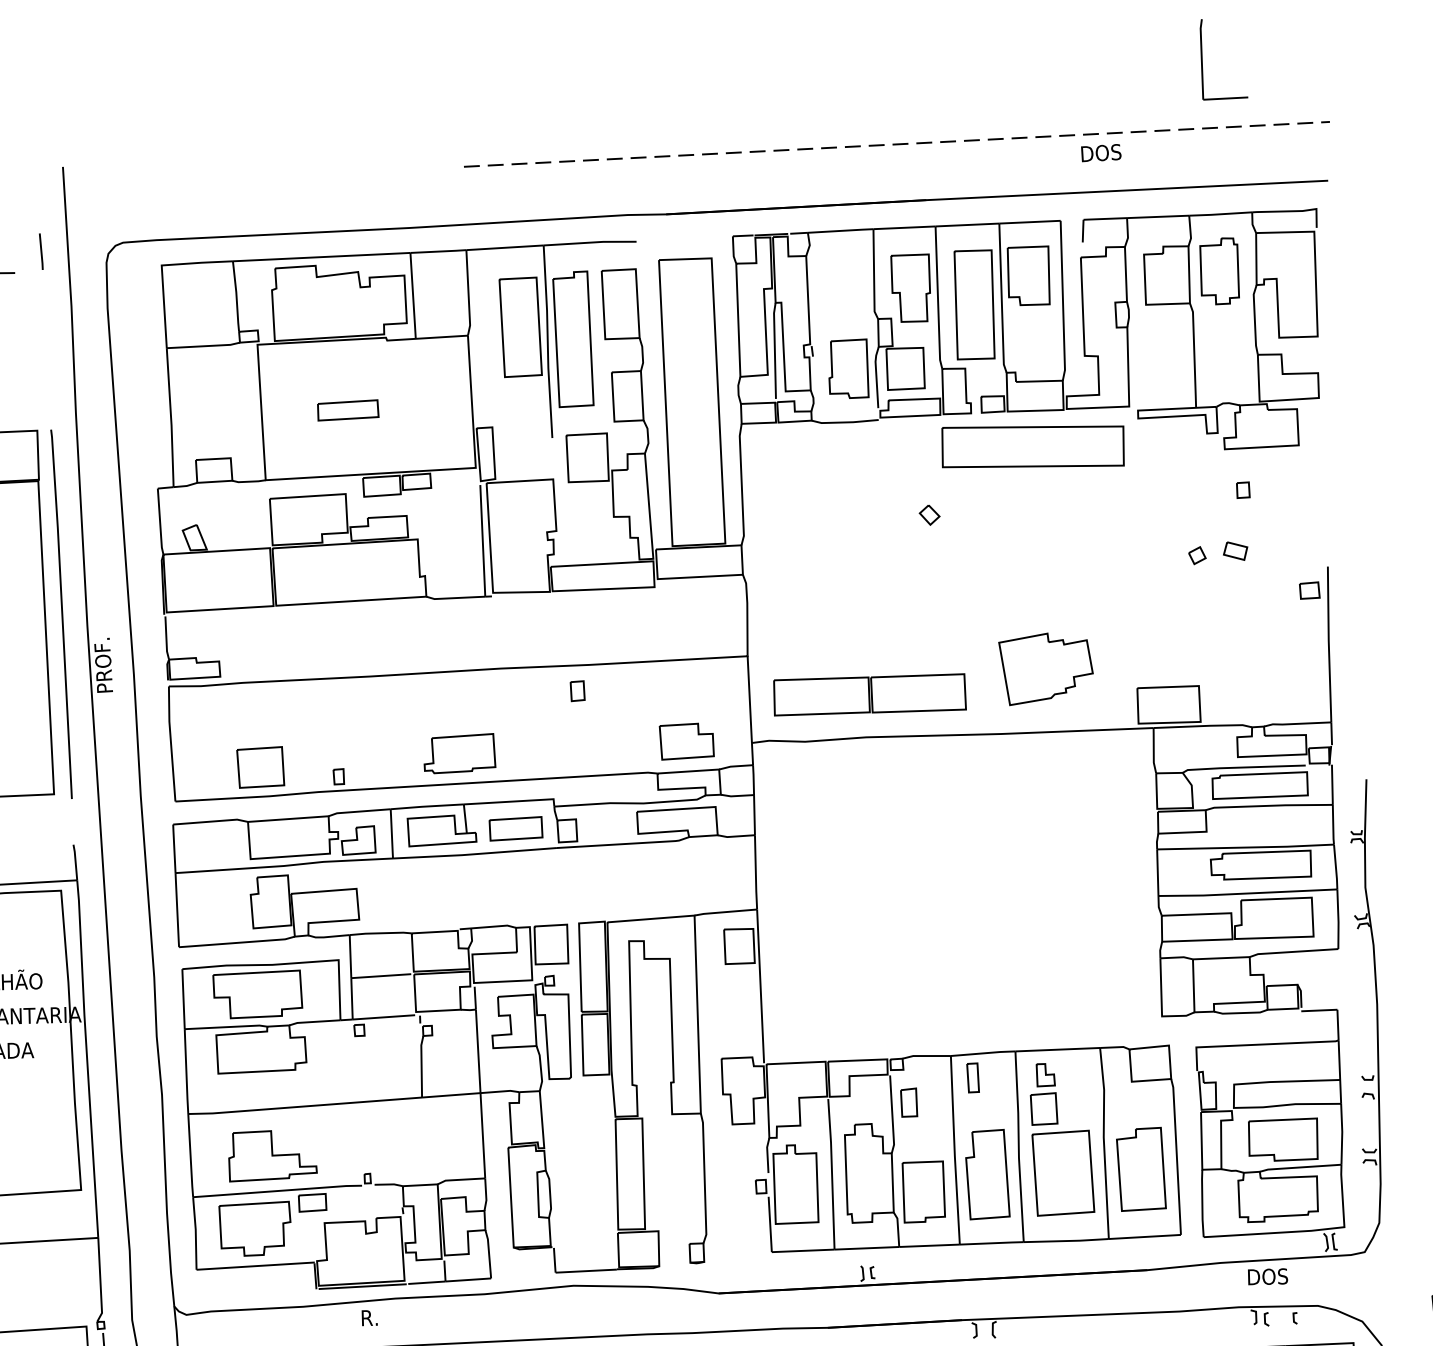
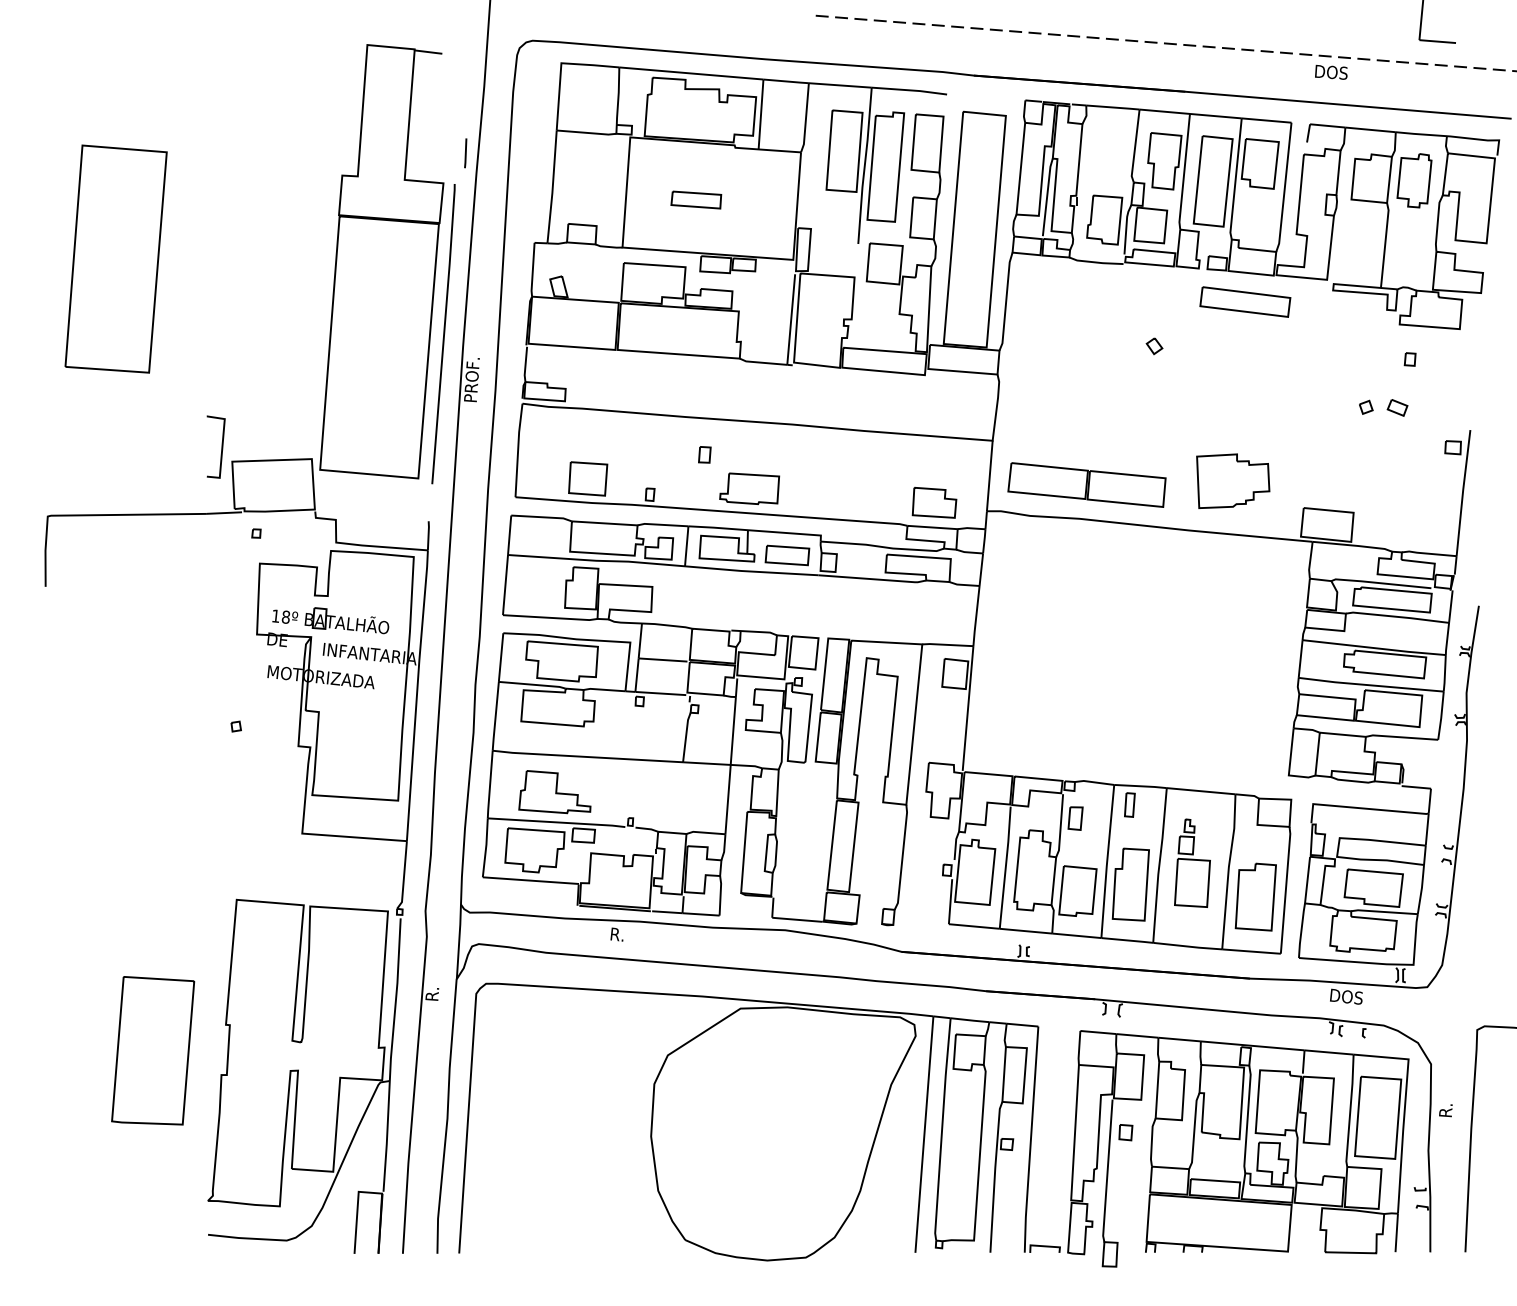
line: (41, 251) -> (465, 153), moved
part: (1033, 446) -> (1245, 301), size x0.6
part: (577, 690) -> (704, 454), moved
part: (1058, 1137) -> (1192, 862), size x0.7

